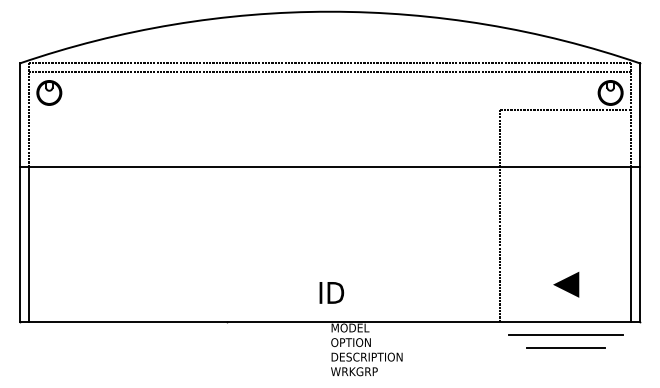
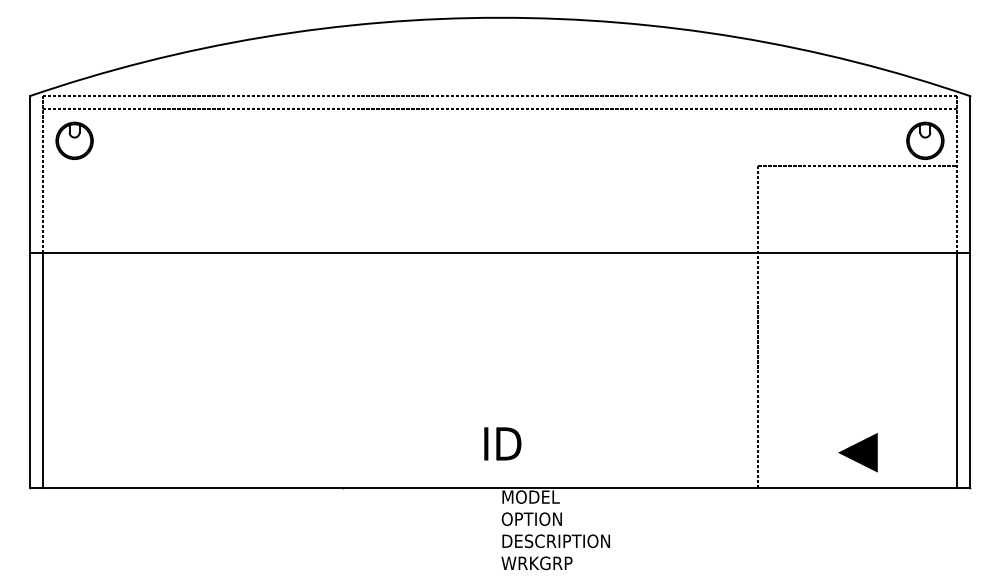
line: (566, 284) -> (858, 452), moved
line: (565, 334) -> (856, 506), removed
line: (565, 348) -> (856, 528), removed

